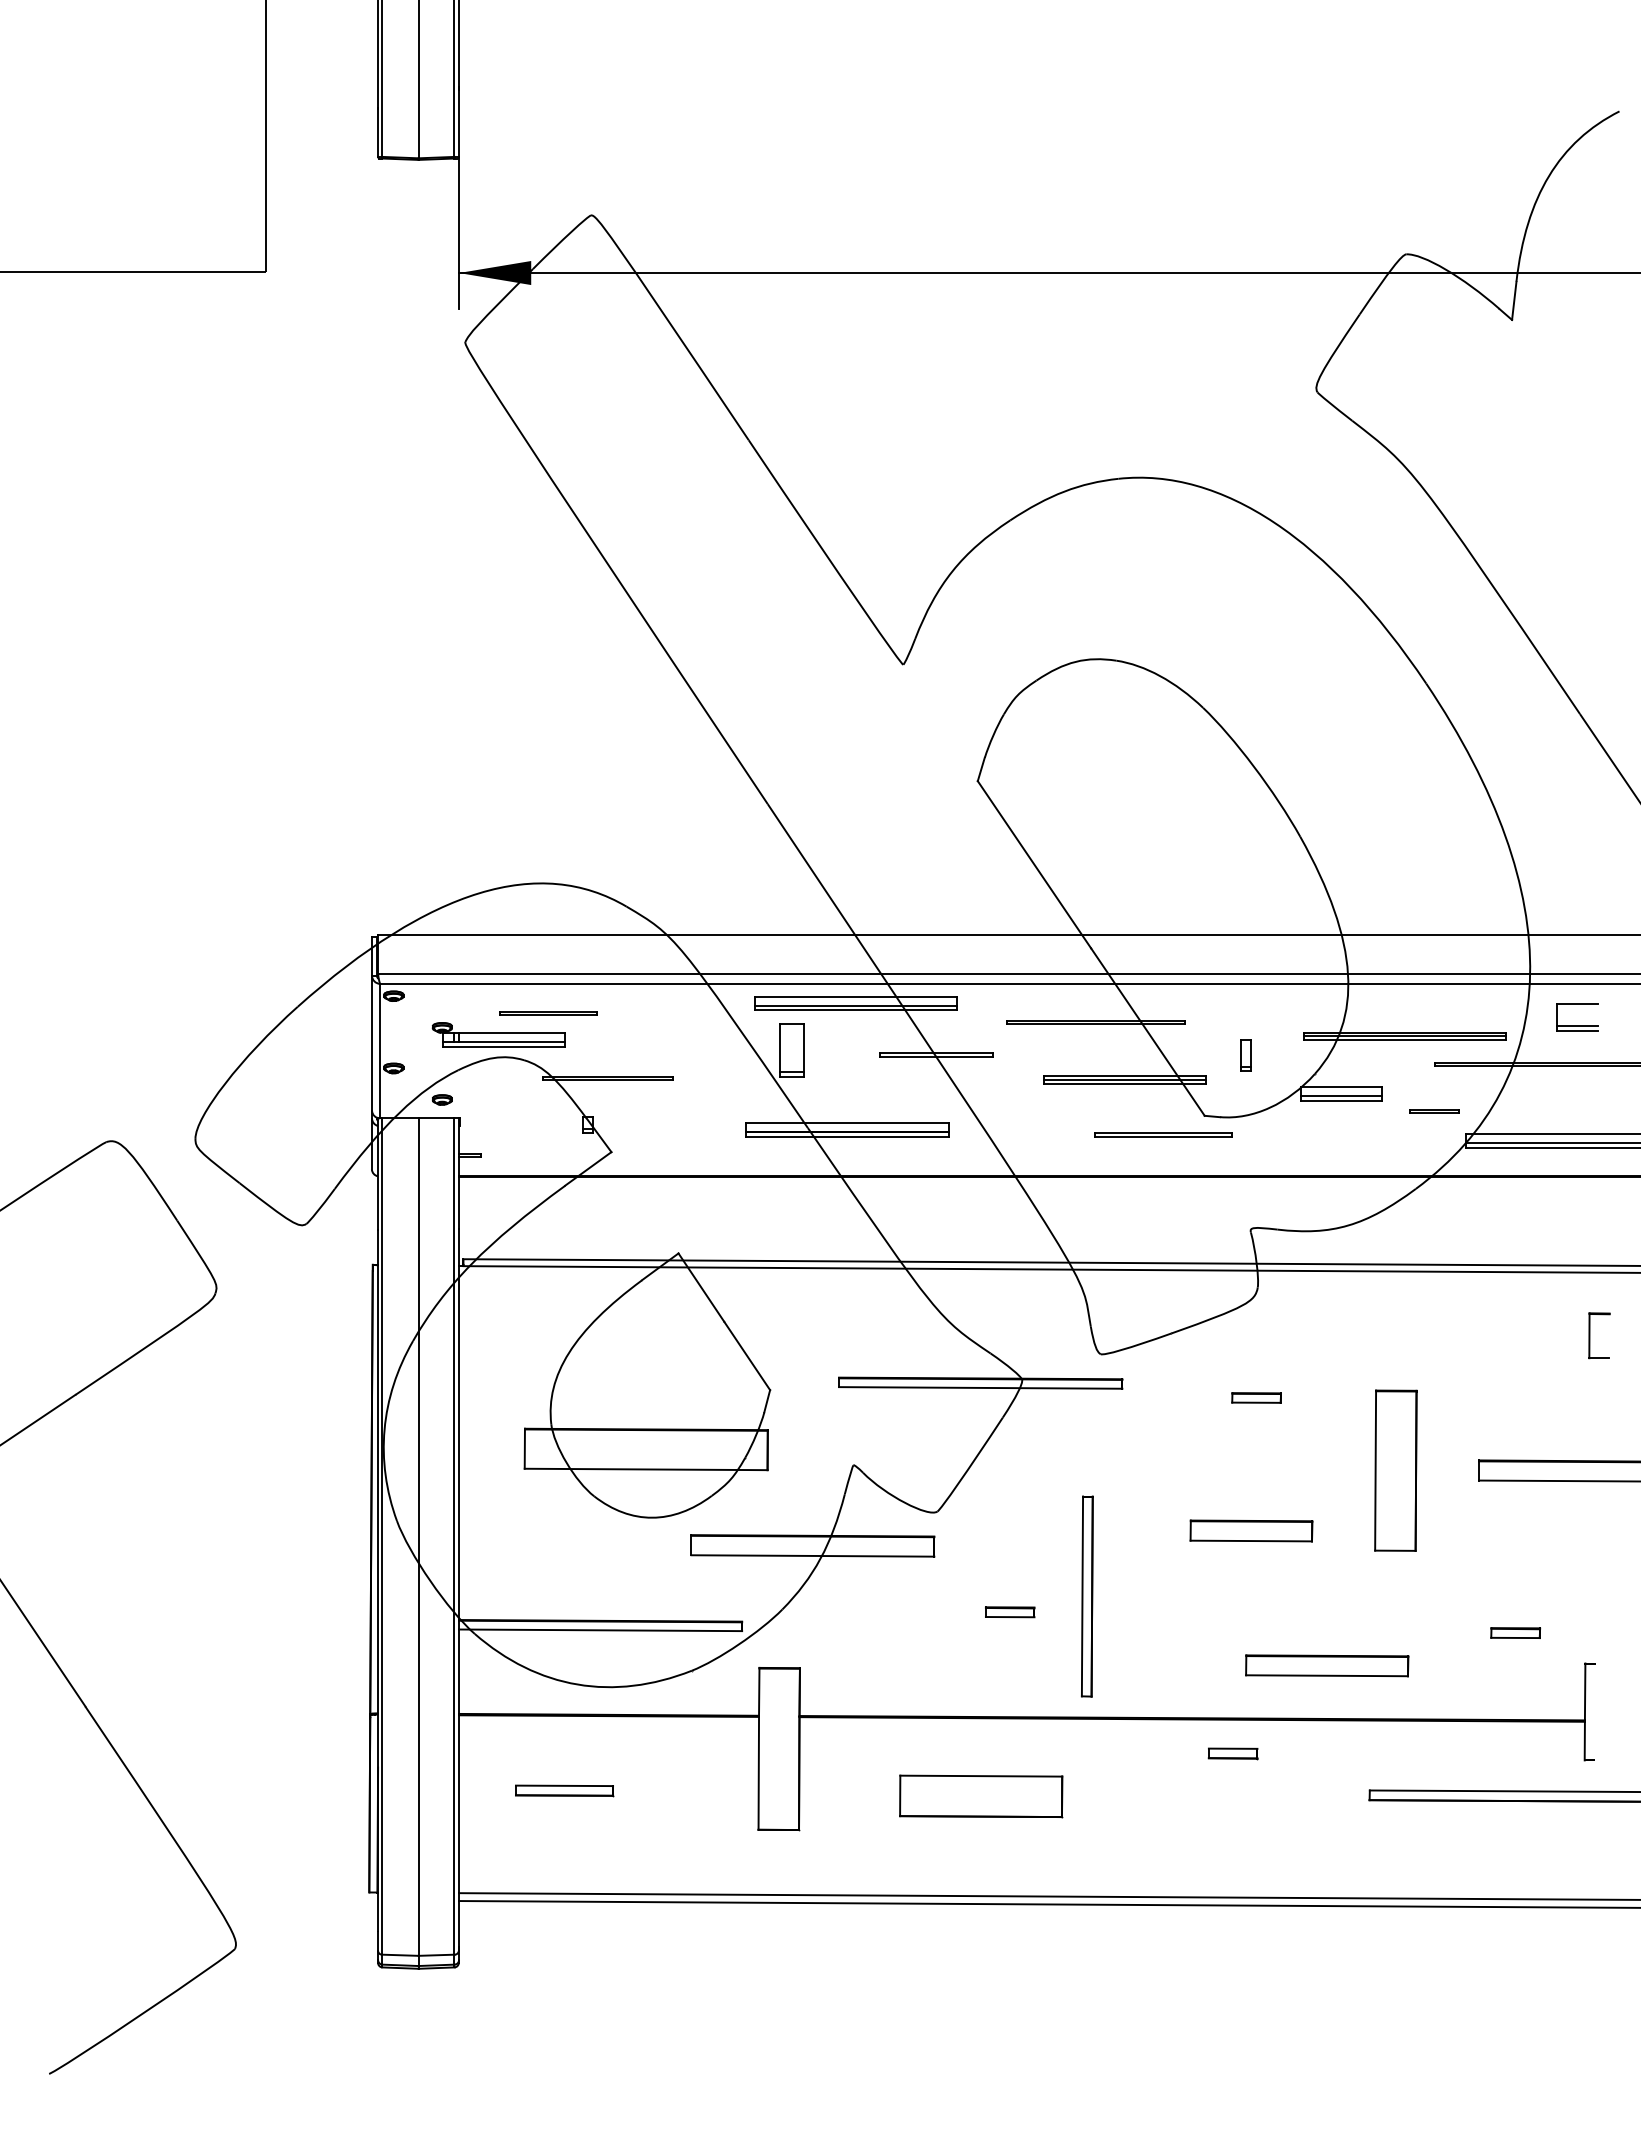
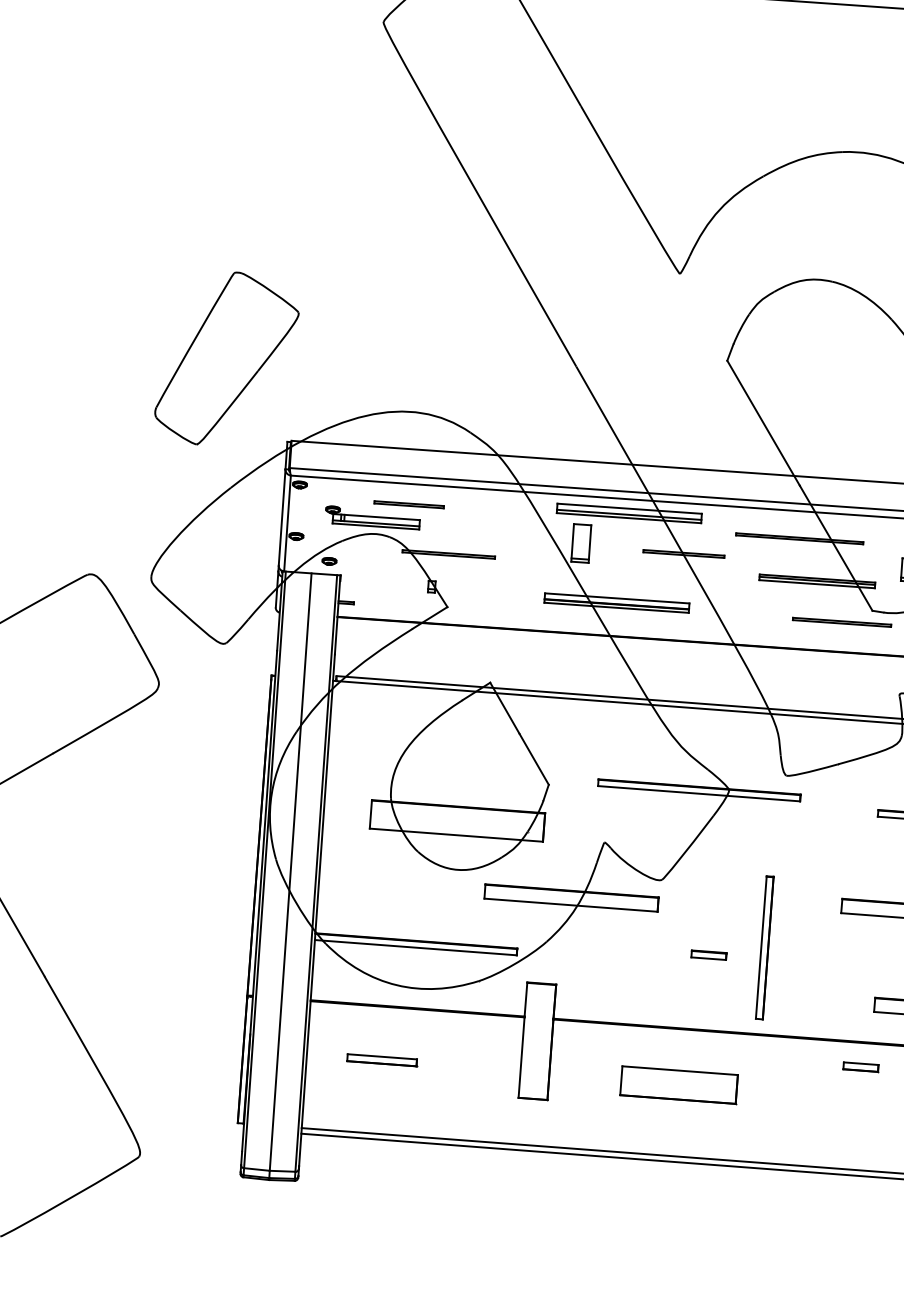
part: (279, 828) -> (226, 359), added

